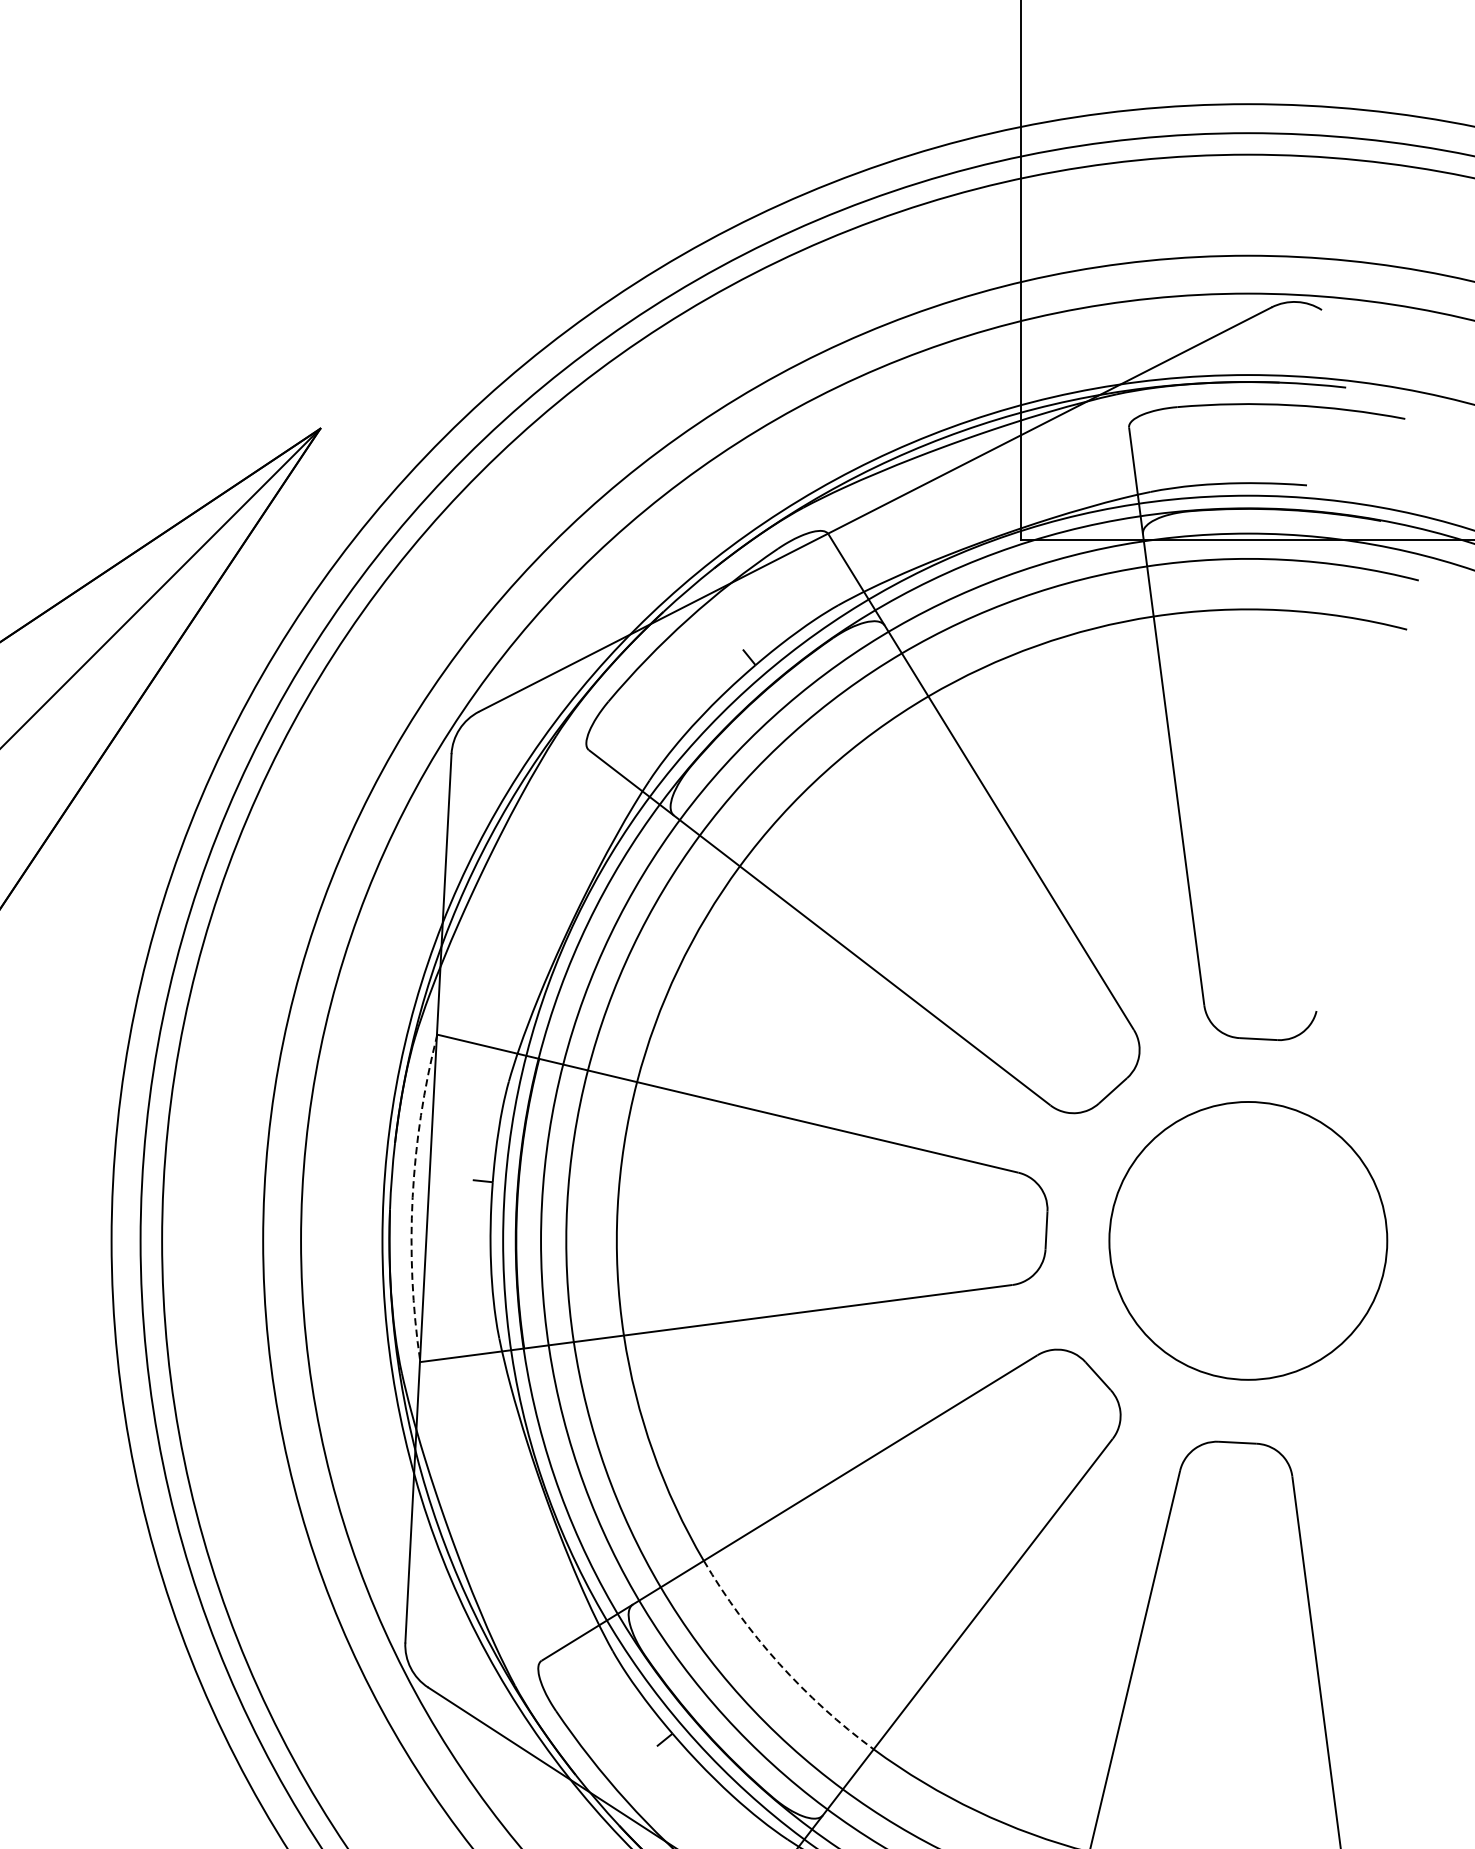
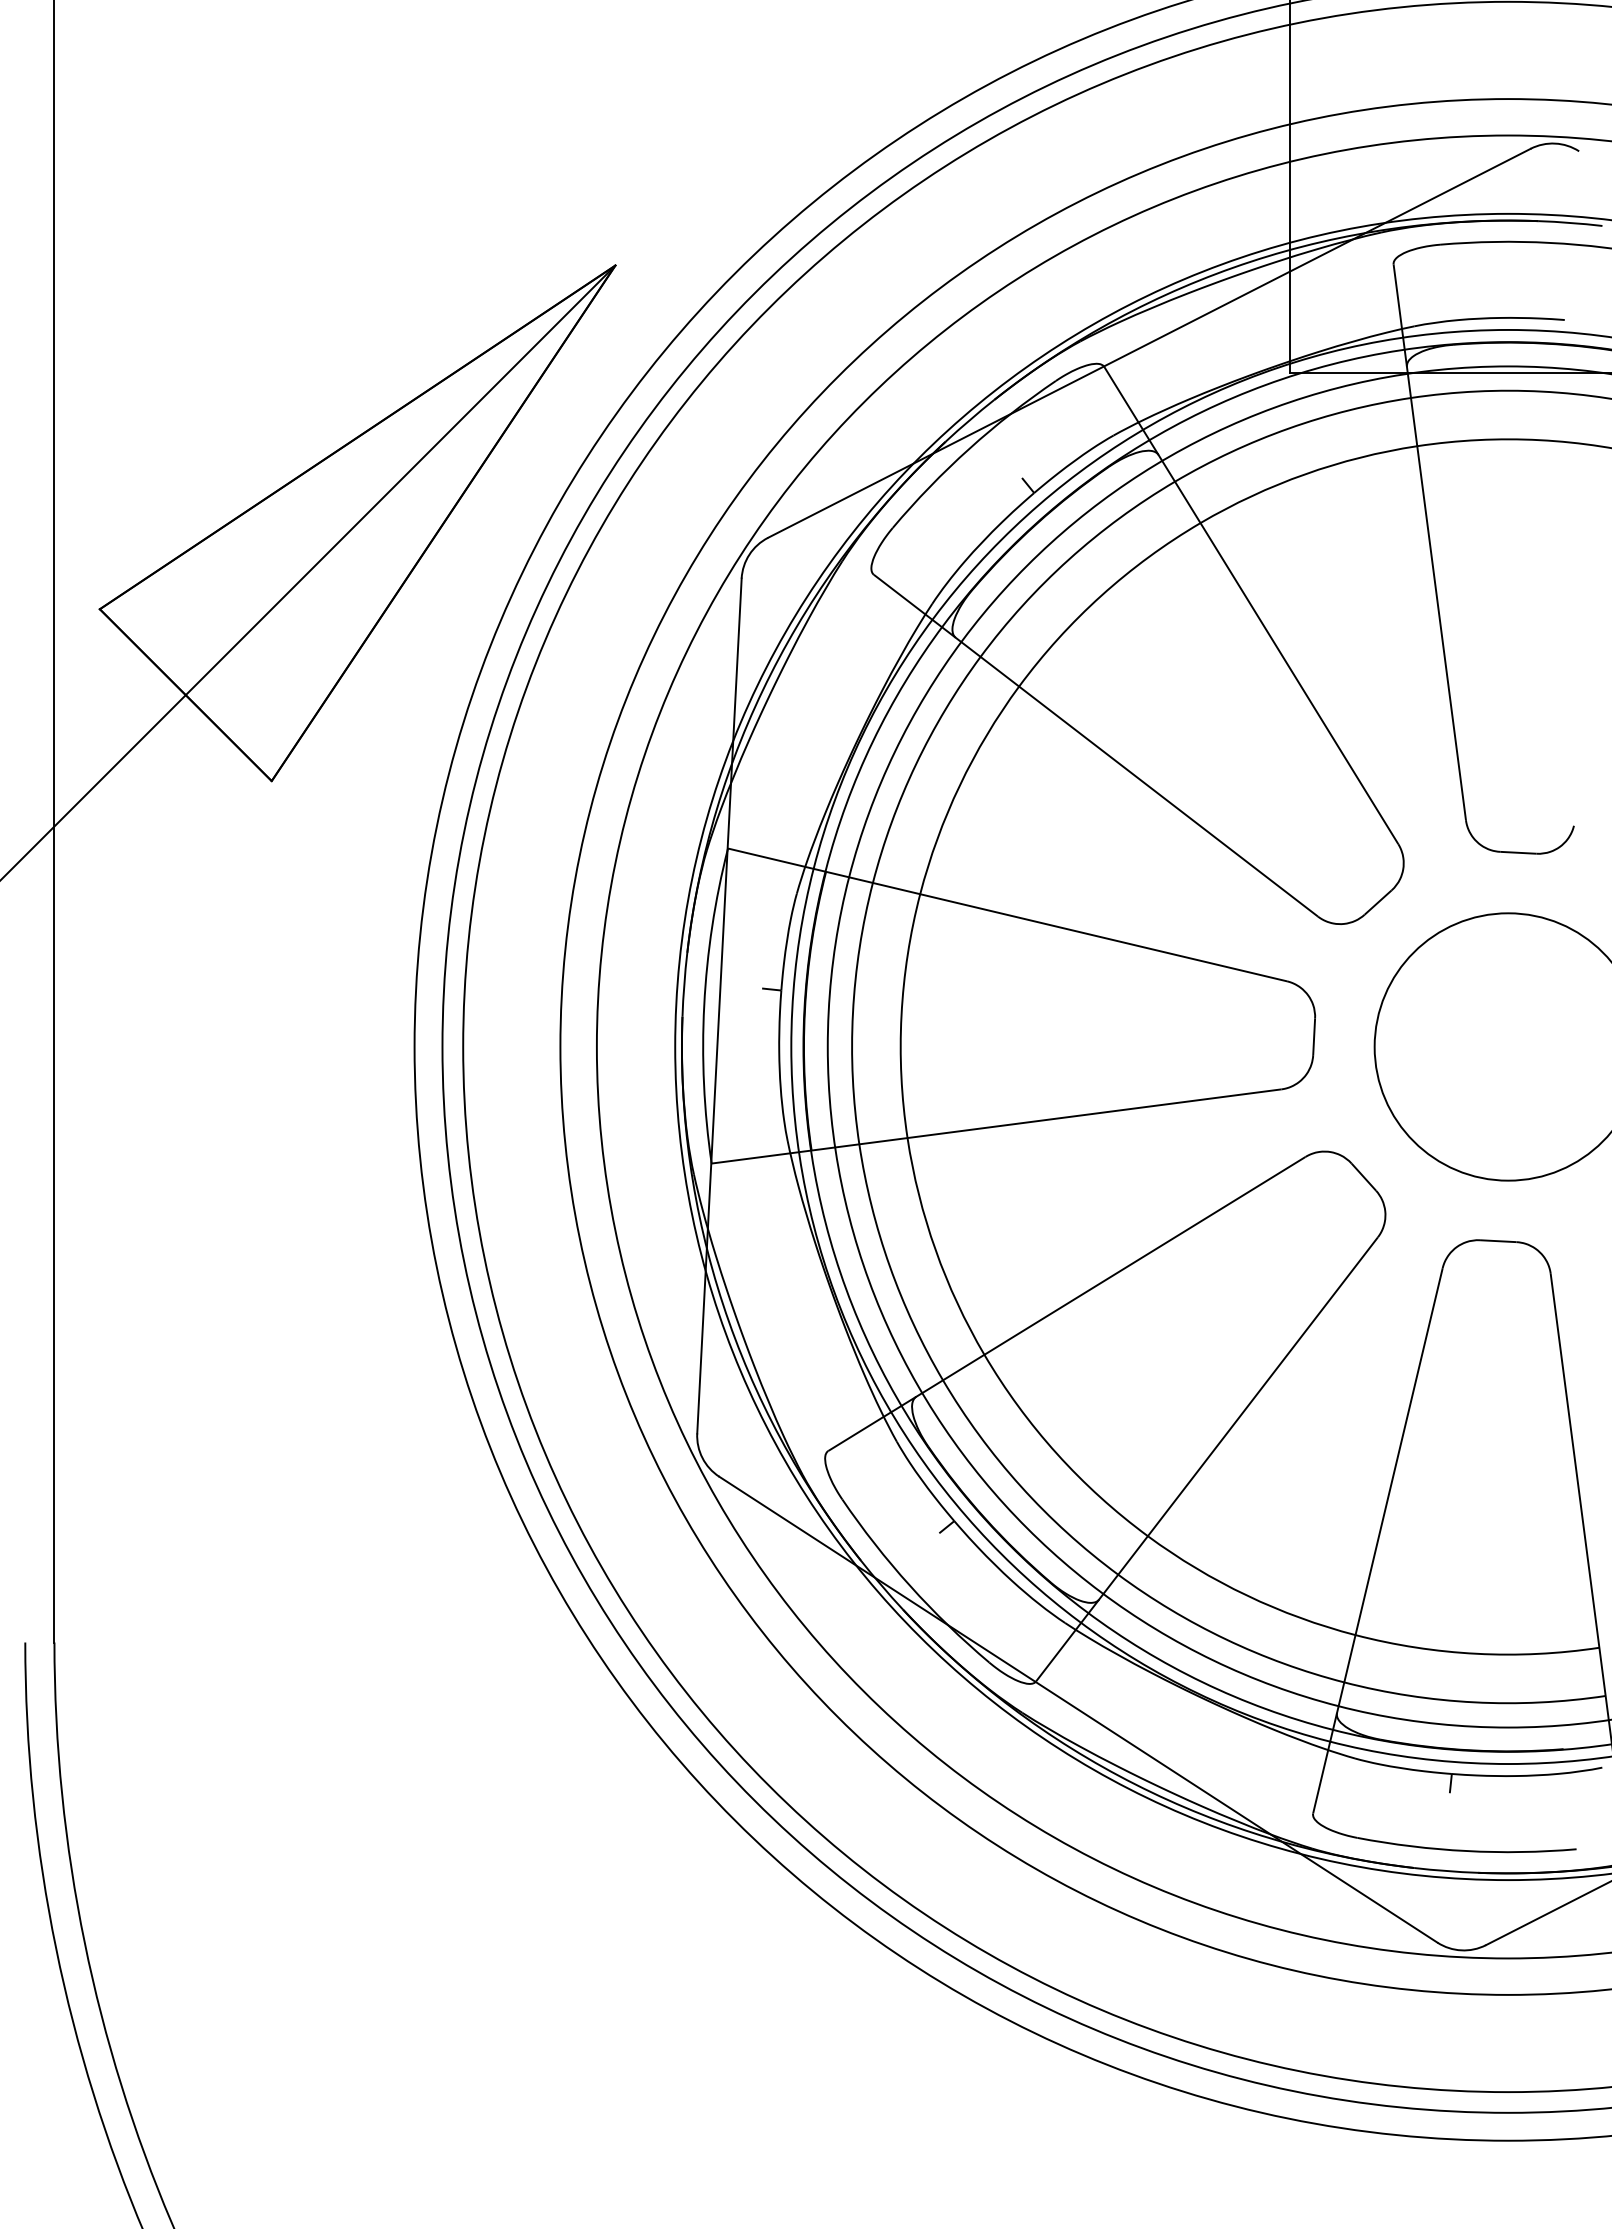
arc: (412, 1197) -> (704, 1005), dashed -> solid
arc: (778, 1663) -> (1056, 1453), dashed -> solid

